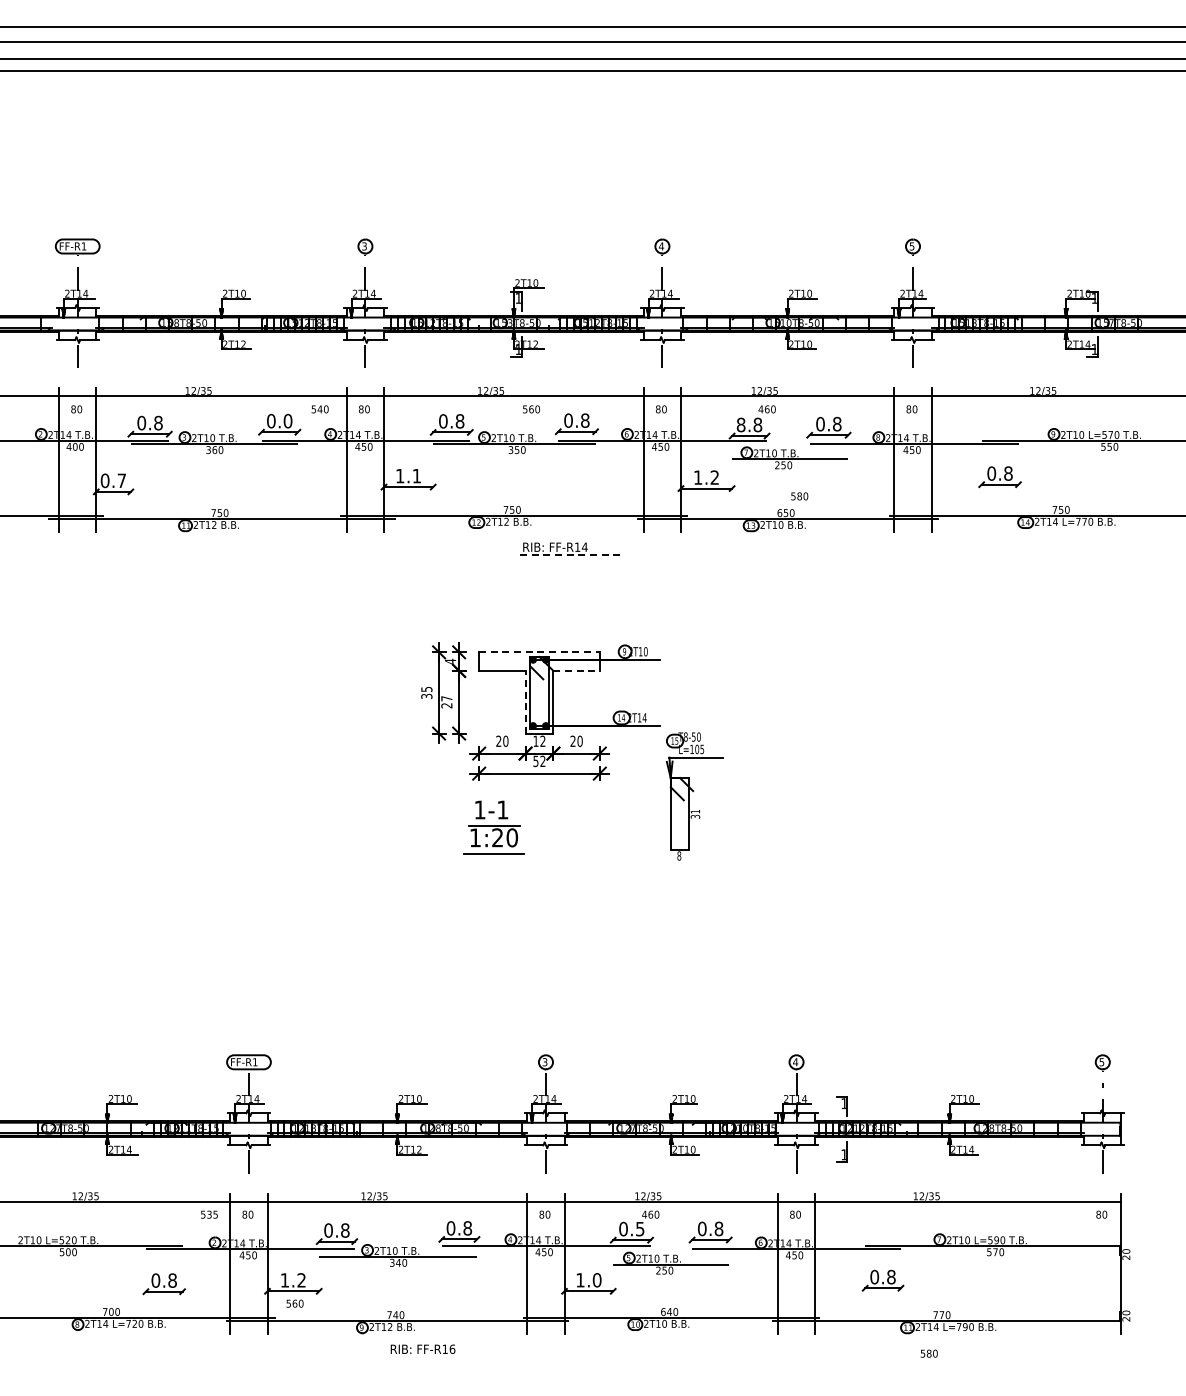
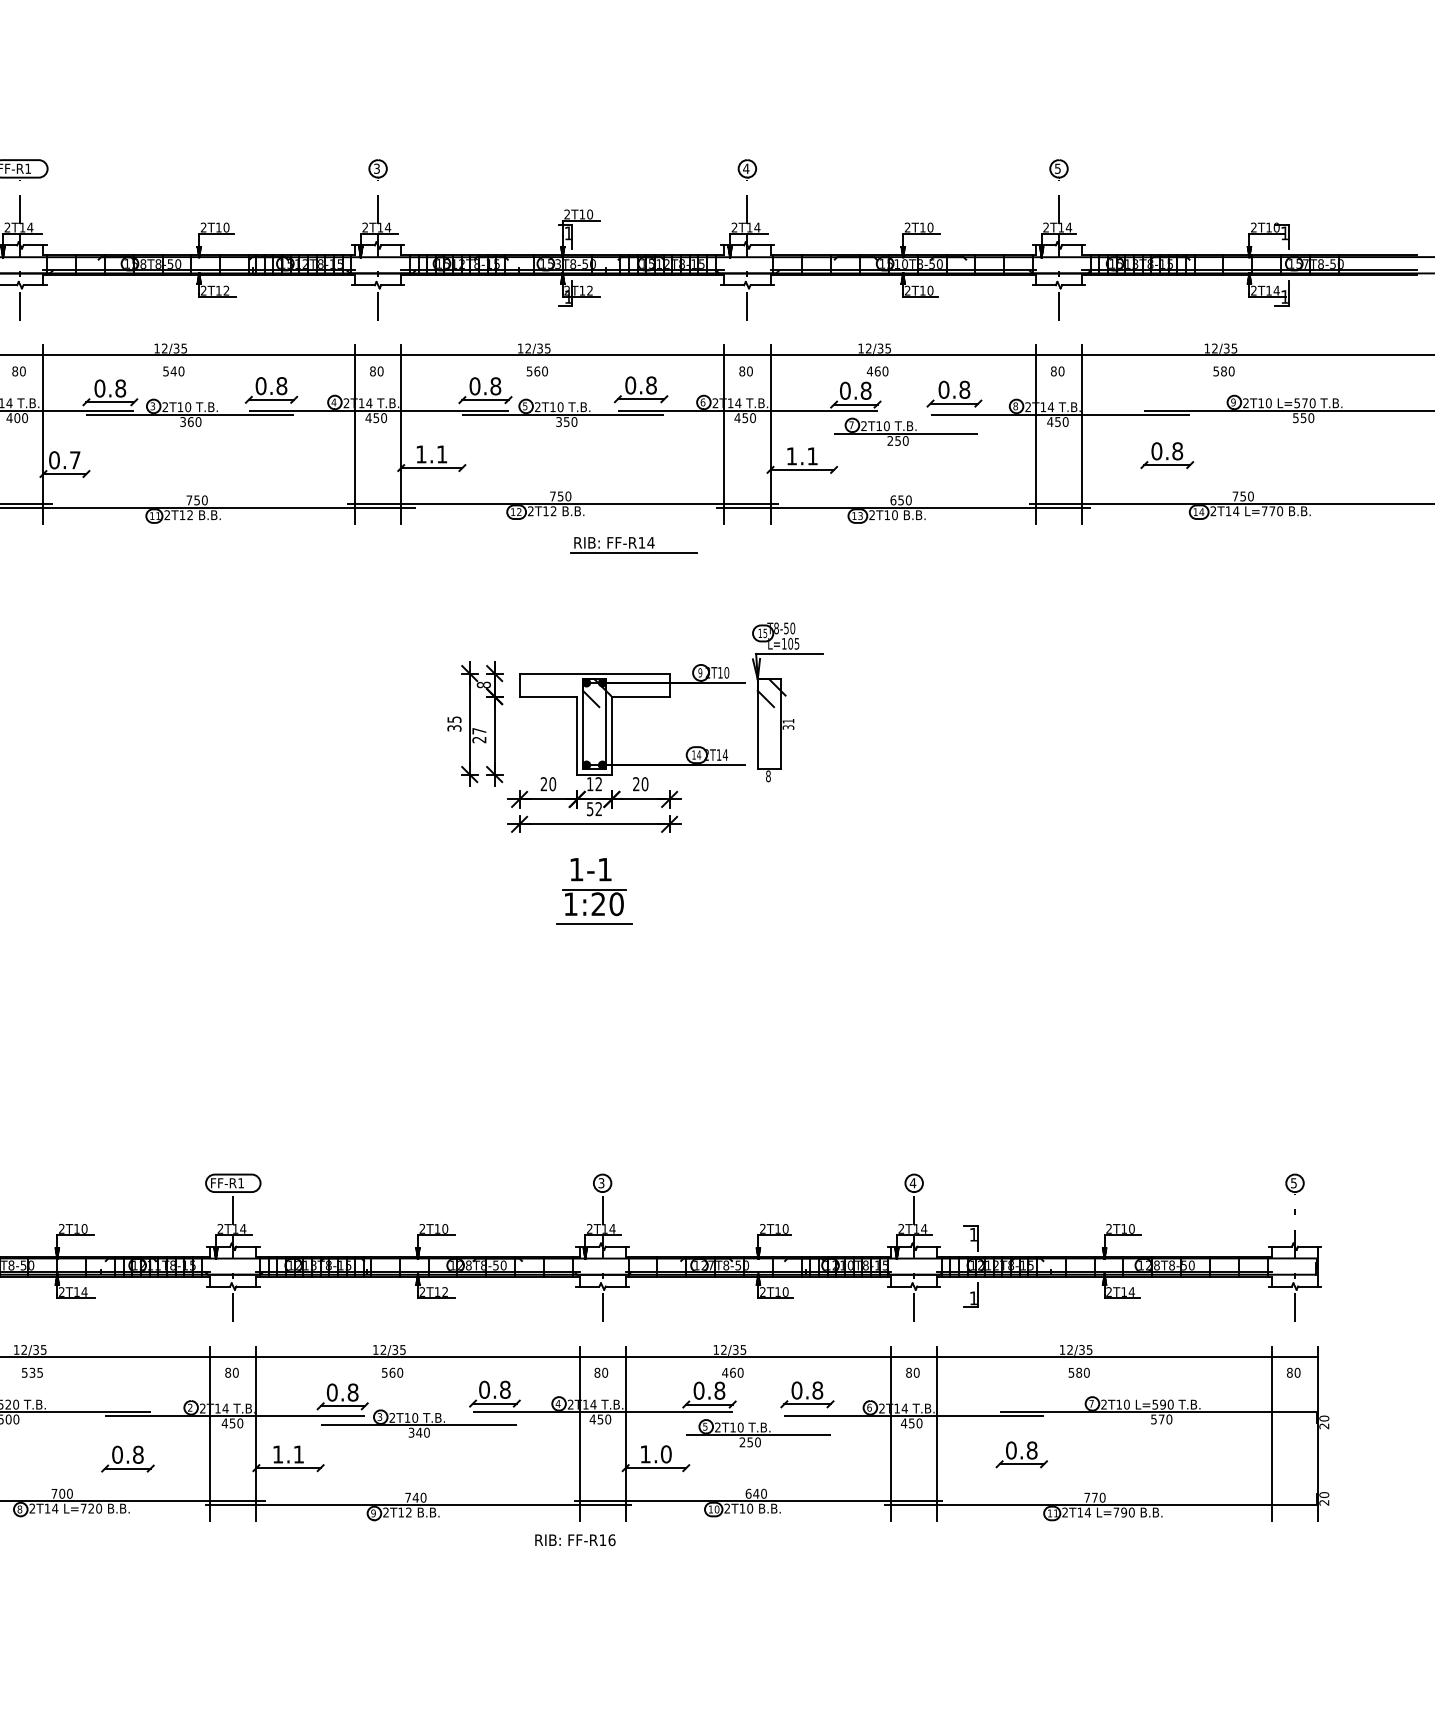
text: (319, 409) -> (173, 371), moved
text: (531, 409) -> (537, 371), moved
text: (287, 421) -> (281, 386), 0.0 -> 0.8
text: (740, 424) -> (844, 390), 8.8 -> 0.8
text: (714, 477) -> (812, 456), 1.2 -> 1.1
text: (799, 496) -> (1223, 371), moved
line: (571, 555) -> (634, 553), dashed -> solid
line: (539, 652) -> (594, 673), dashed -> solid
text: (450, 661) -> (483, 684), 4 -> 8
line: (577, 670) -> (641, 696), dashed -> solid
line: (525, 701) -> (577, 734), dashed -> solid
part: (694, 796) -> (787, 702), moved
part: (493, 827) -> (593, 891), moved
text: (209, 1214) -> (32, 1372), moved
text: (640, 1228) -> (720, 1390), 0.5 -> 0.8
line: (1084, 1263) -> (1272, 1433), added
text: (301, 1280) -> (298, 1454), 1.2 -> 1.1
text: (294, 1303) -> (391, 1372), moved
text: (422, 1348) -> (574, 1539), moved
text: (928, 1353) -> (1078, 1372), moved

